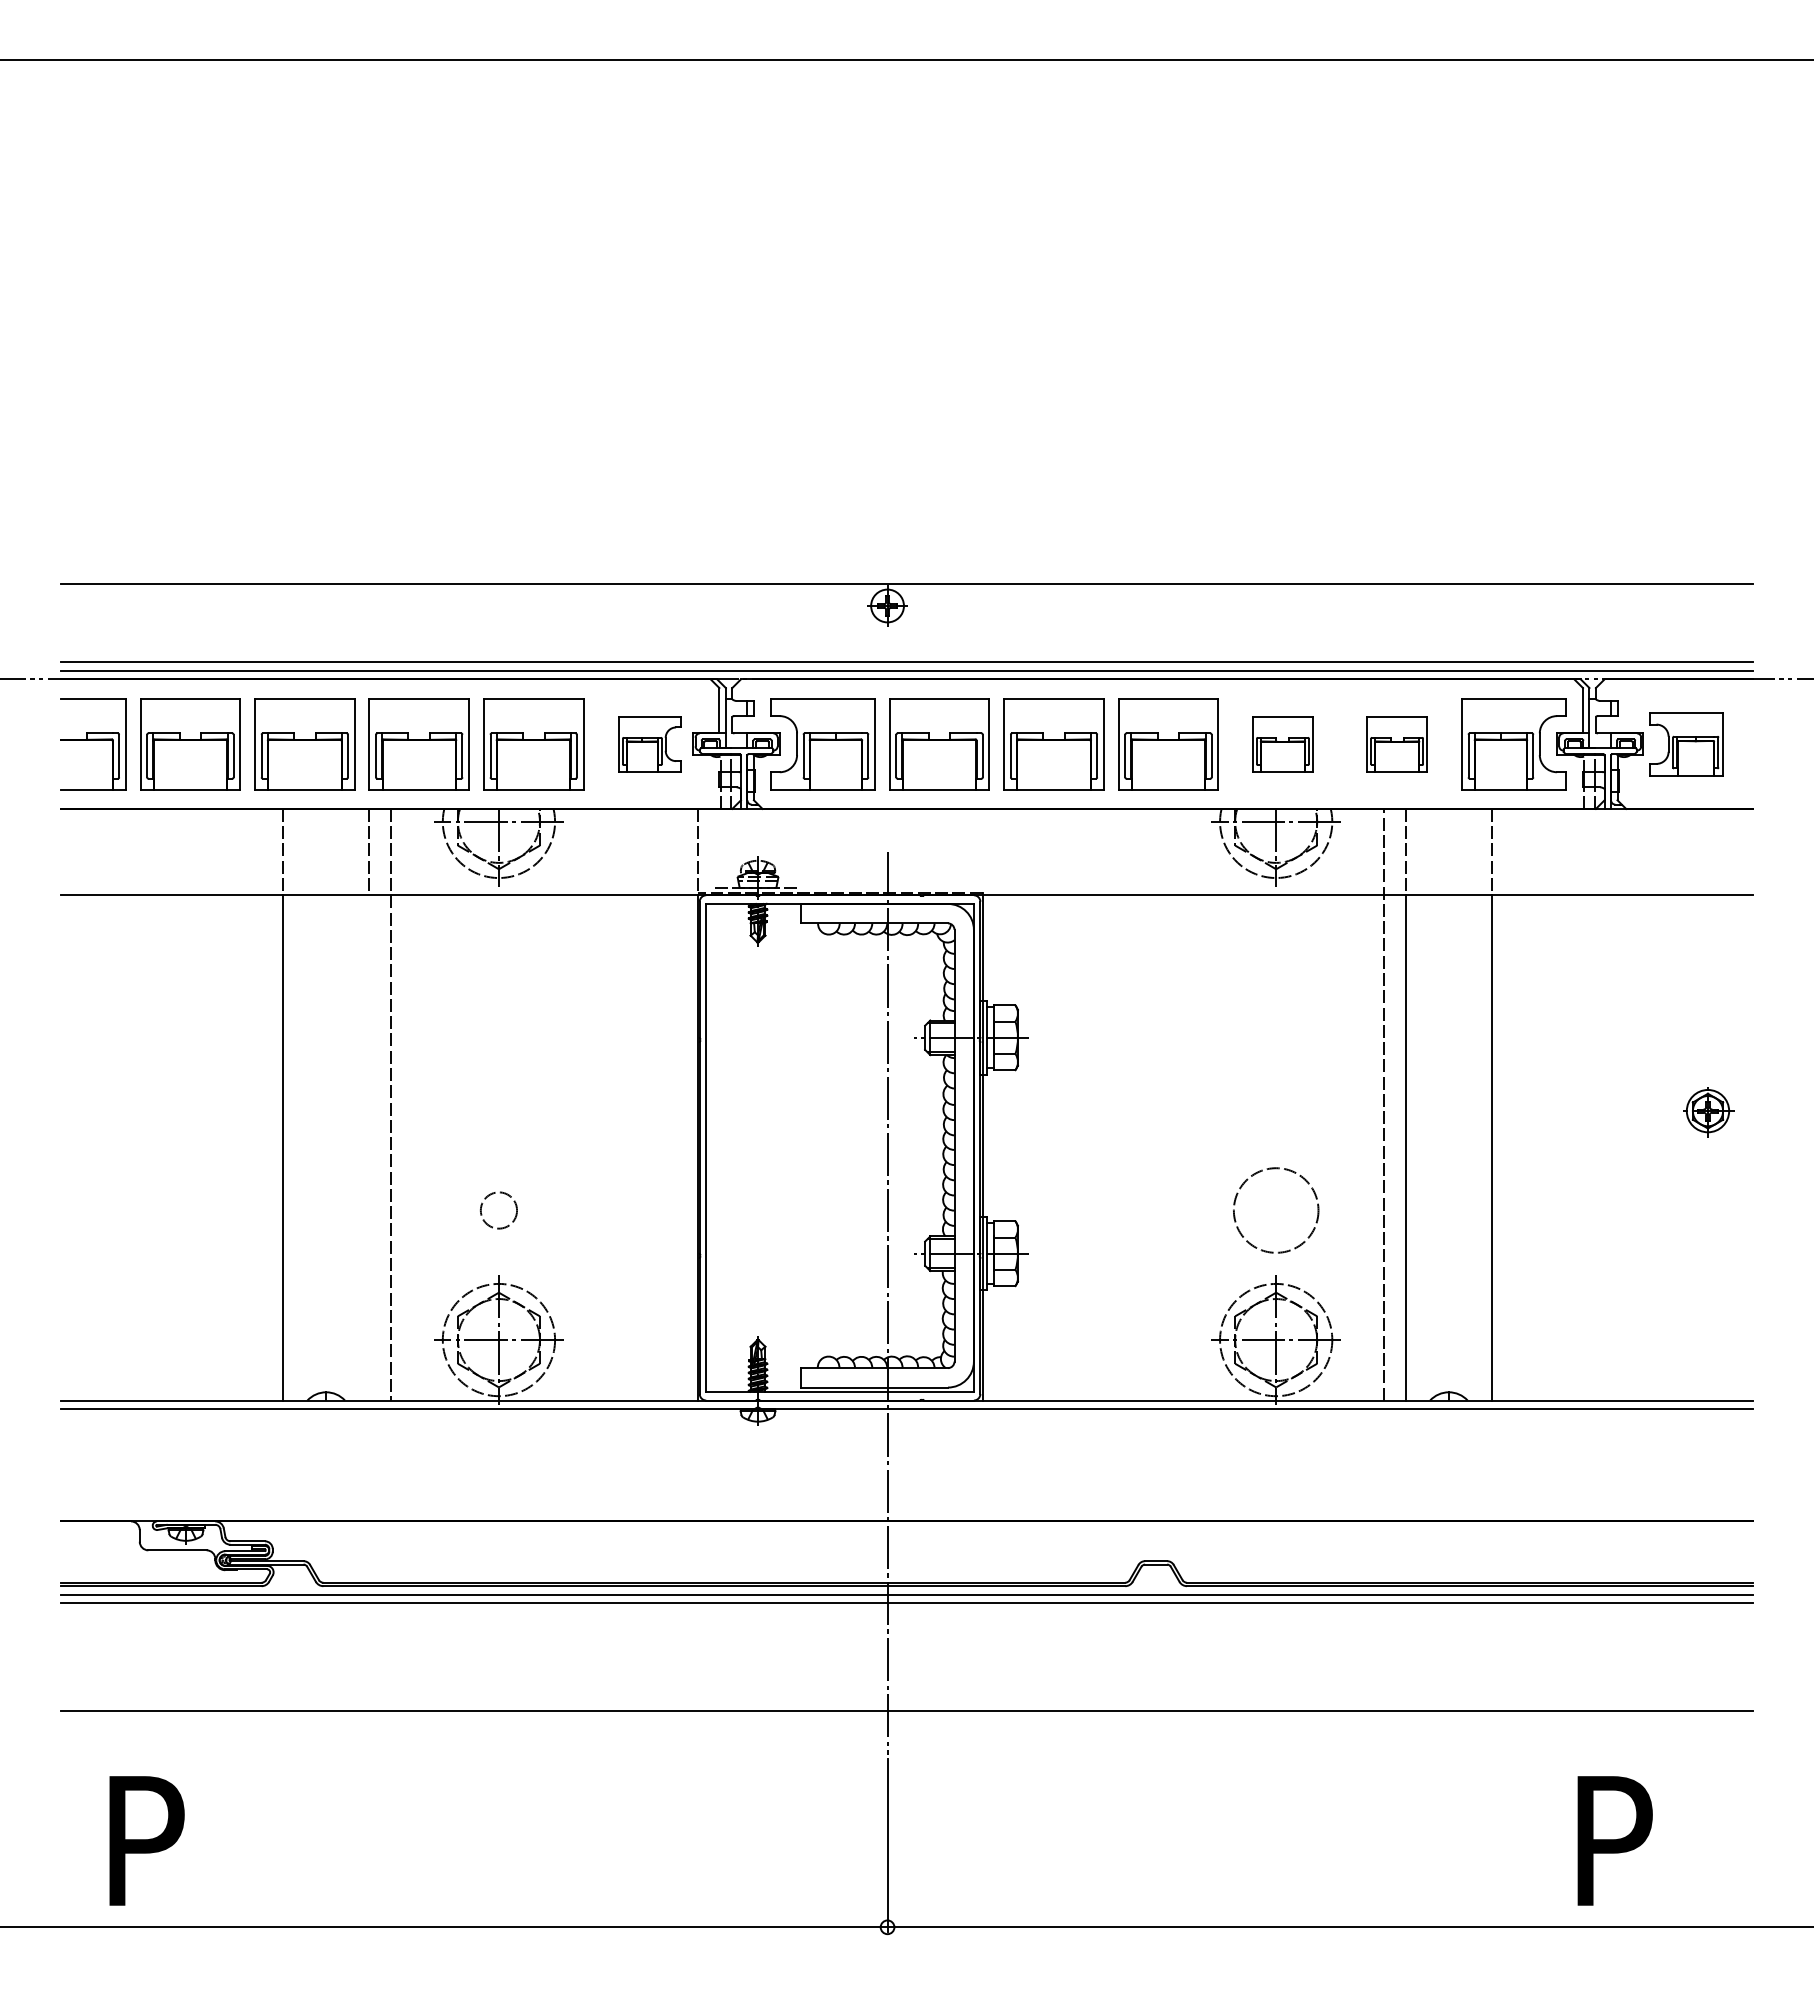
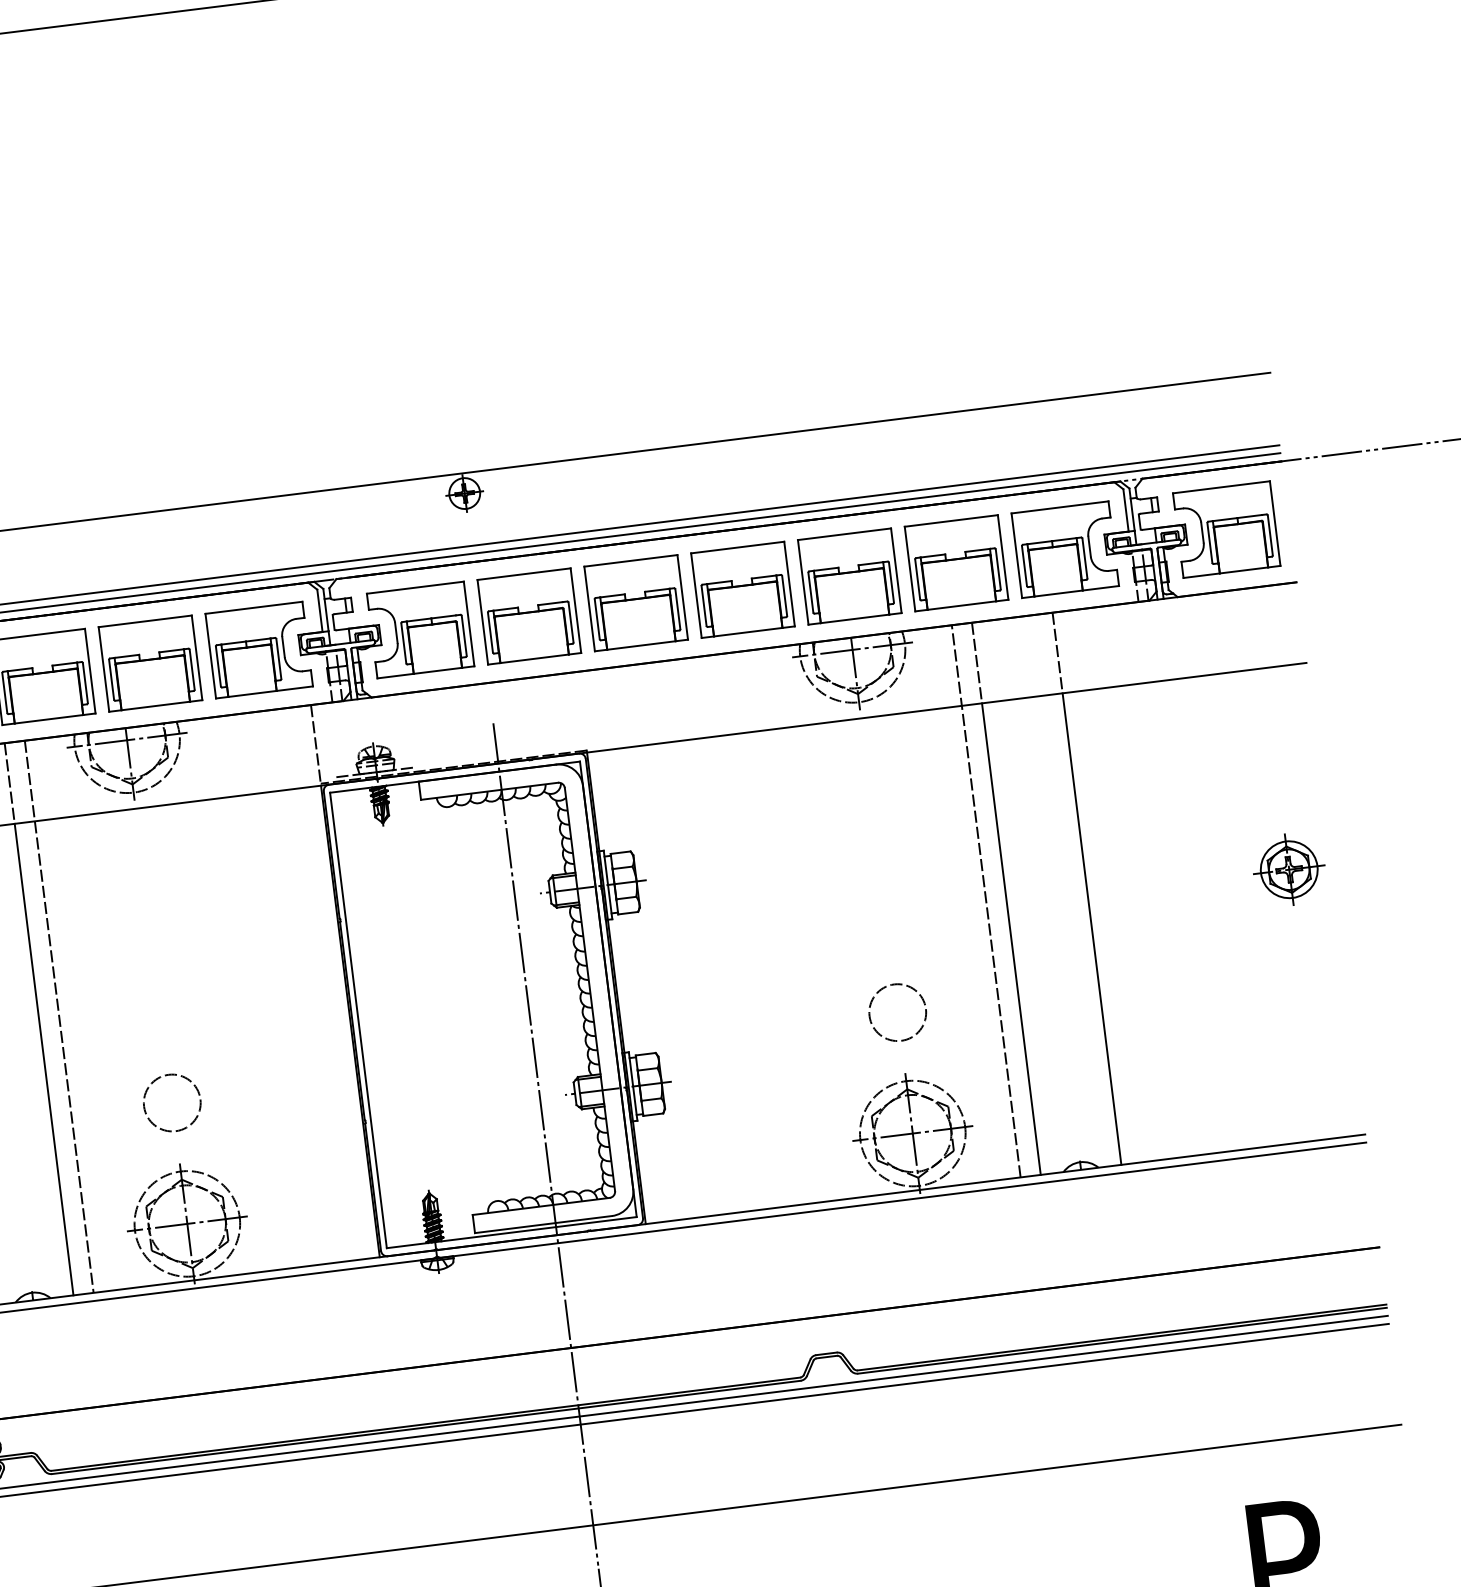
part: (649, 744) -> (258, 650), size x1.67
part: (1282, 744) -> (849, 576), size x1.67
part: (1396, 744) -> (955, 563), size x1.67
part: (1686, 744) -> (1226, 529), size x1.43
part: (1707, 1110) -> (1288, 869), size x1.43
line: (369, 1147) -> (44, 1059), added
circle: (498, 1210) -> (171, 1103), size x1.67
circle: (1275, 1210) -> (897, 1012), size x0.71

